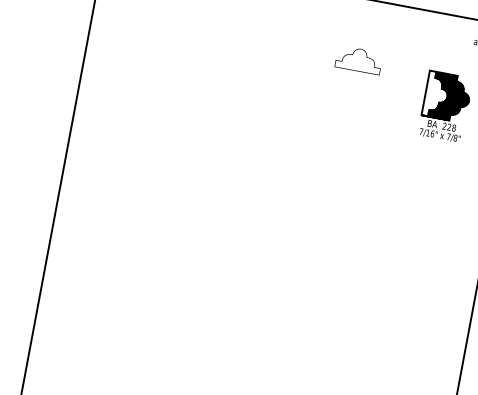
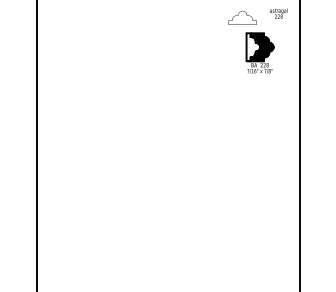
part: (359, 59) -> (242, 17), moved

